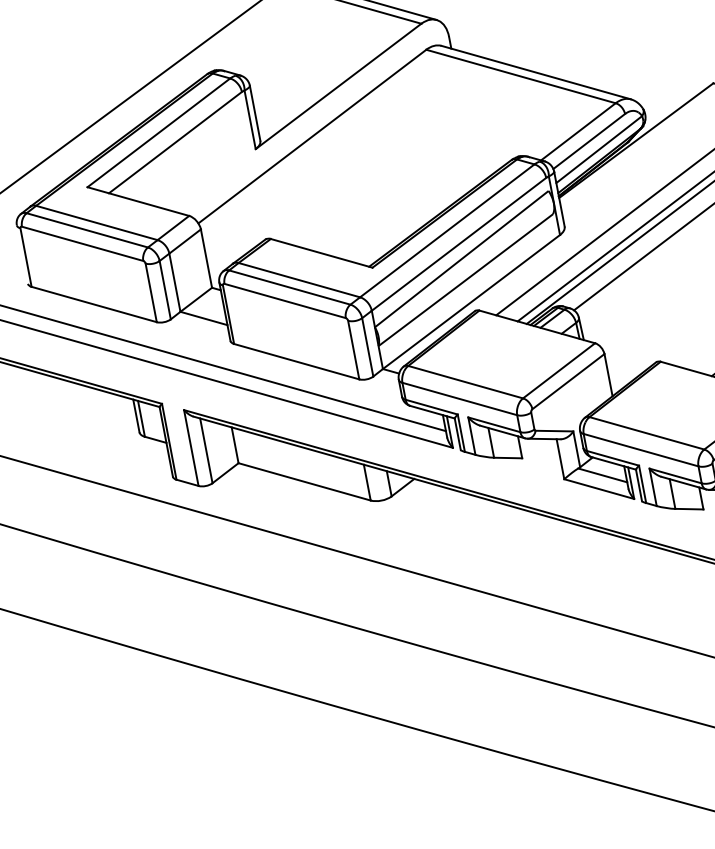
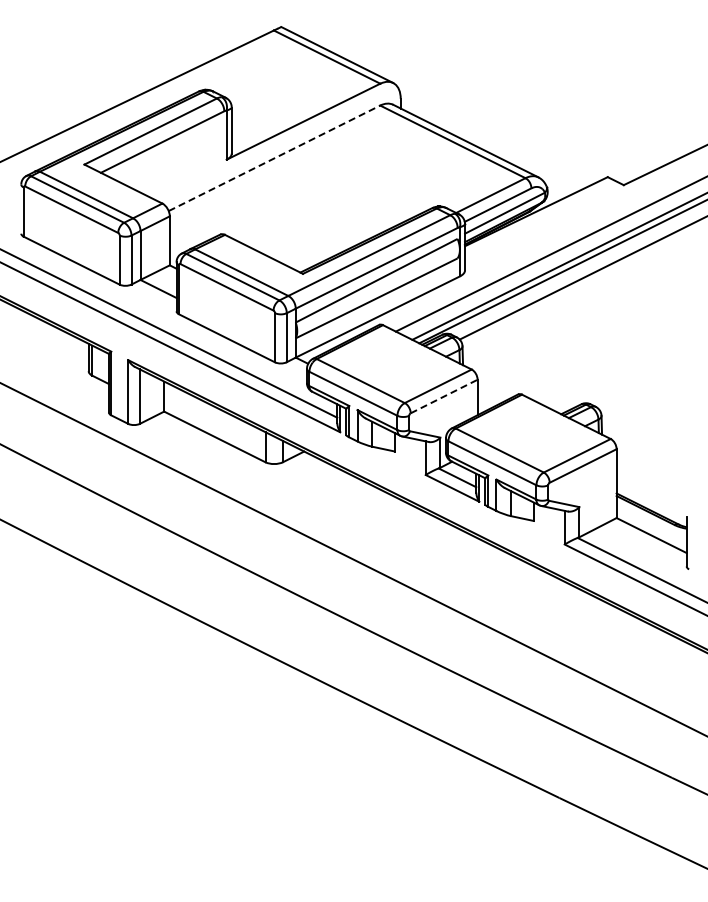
line: (312, 136) -> (274, 158), solid -> dashed
line: (568, 381) -> (444, 396), solid -> dashed

